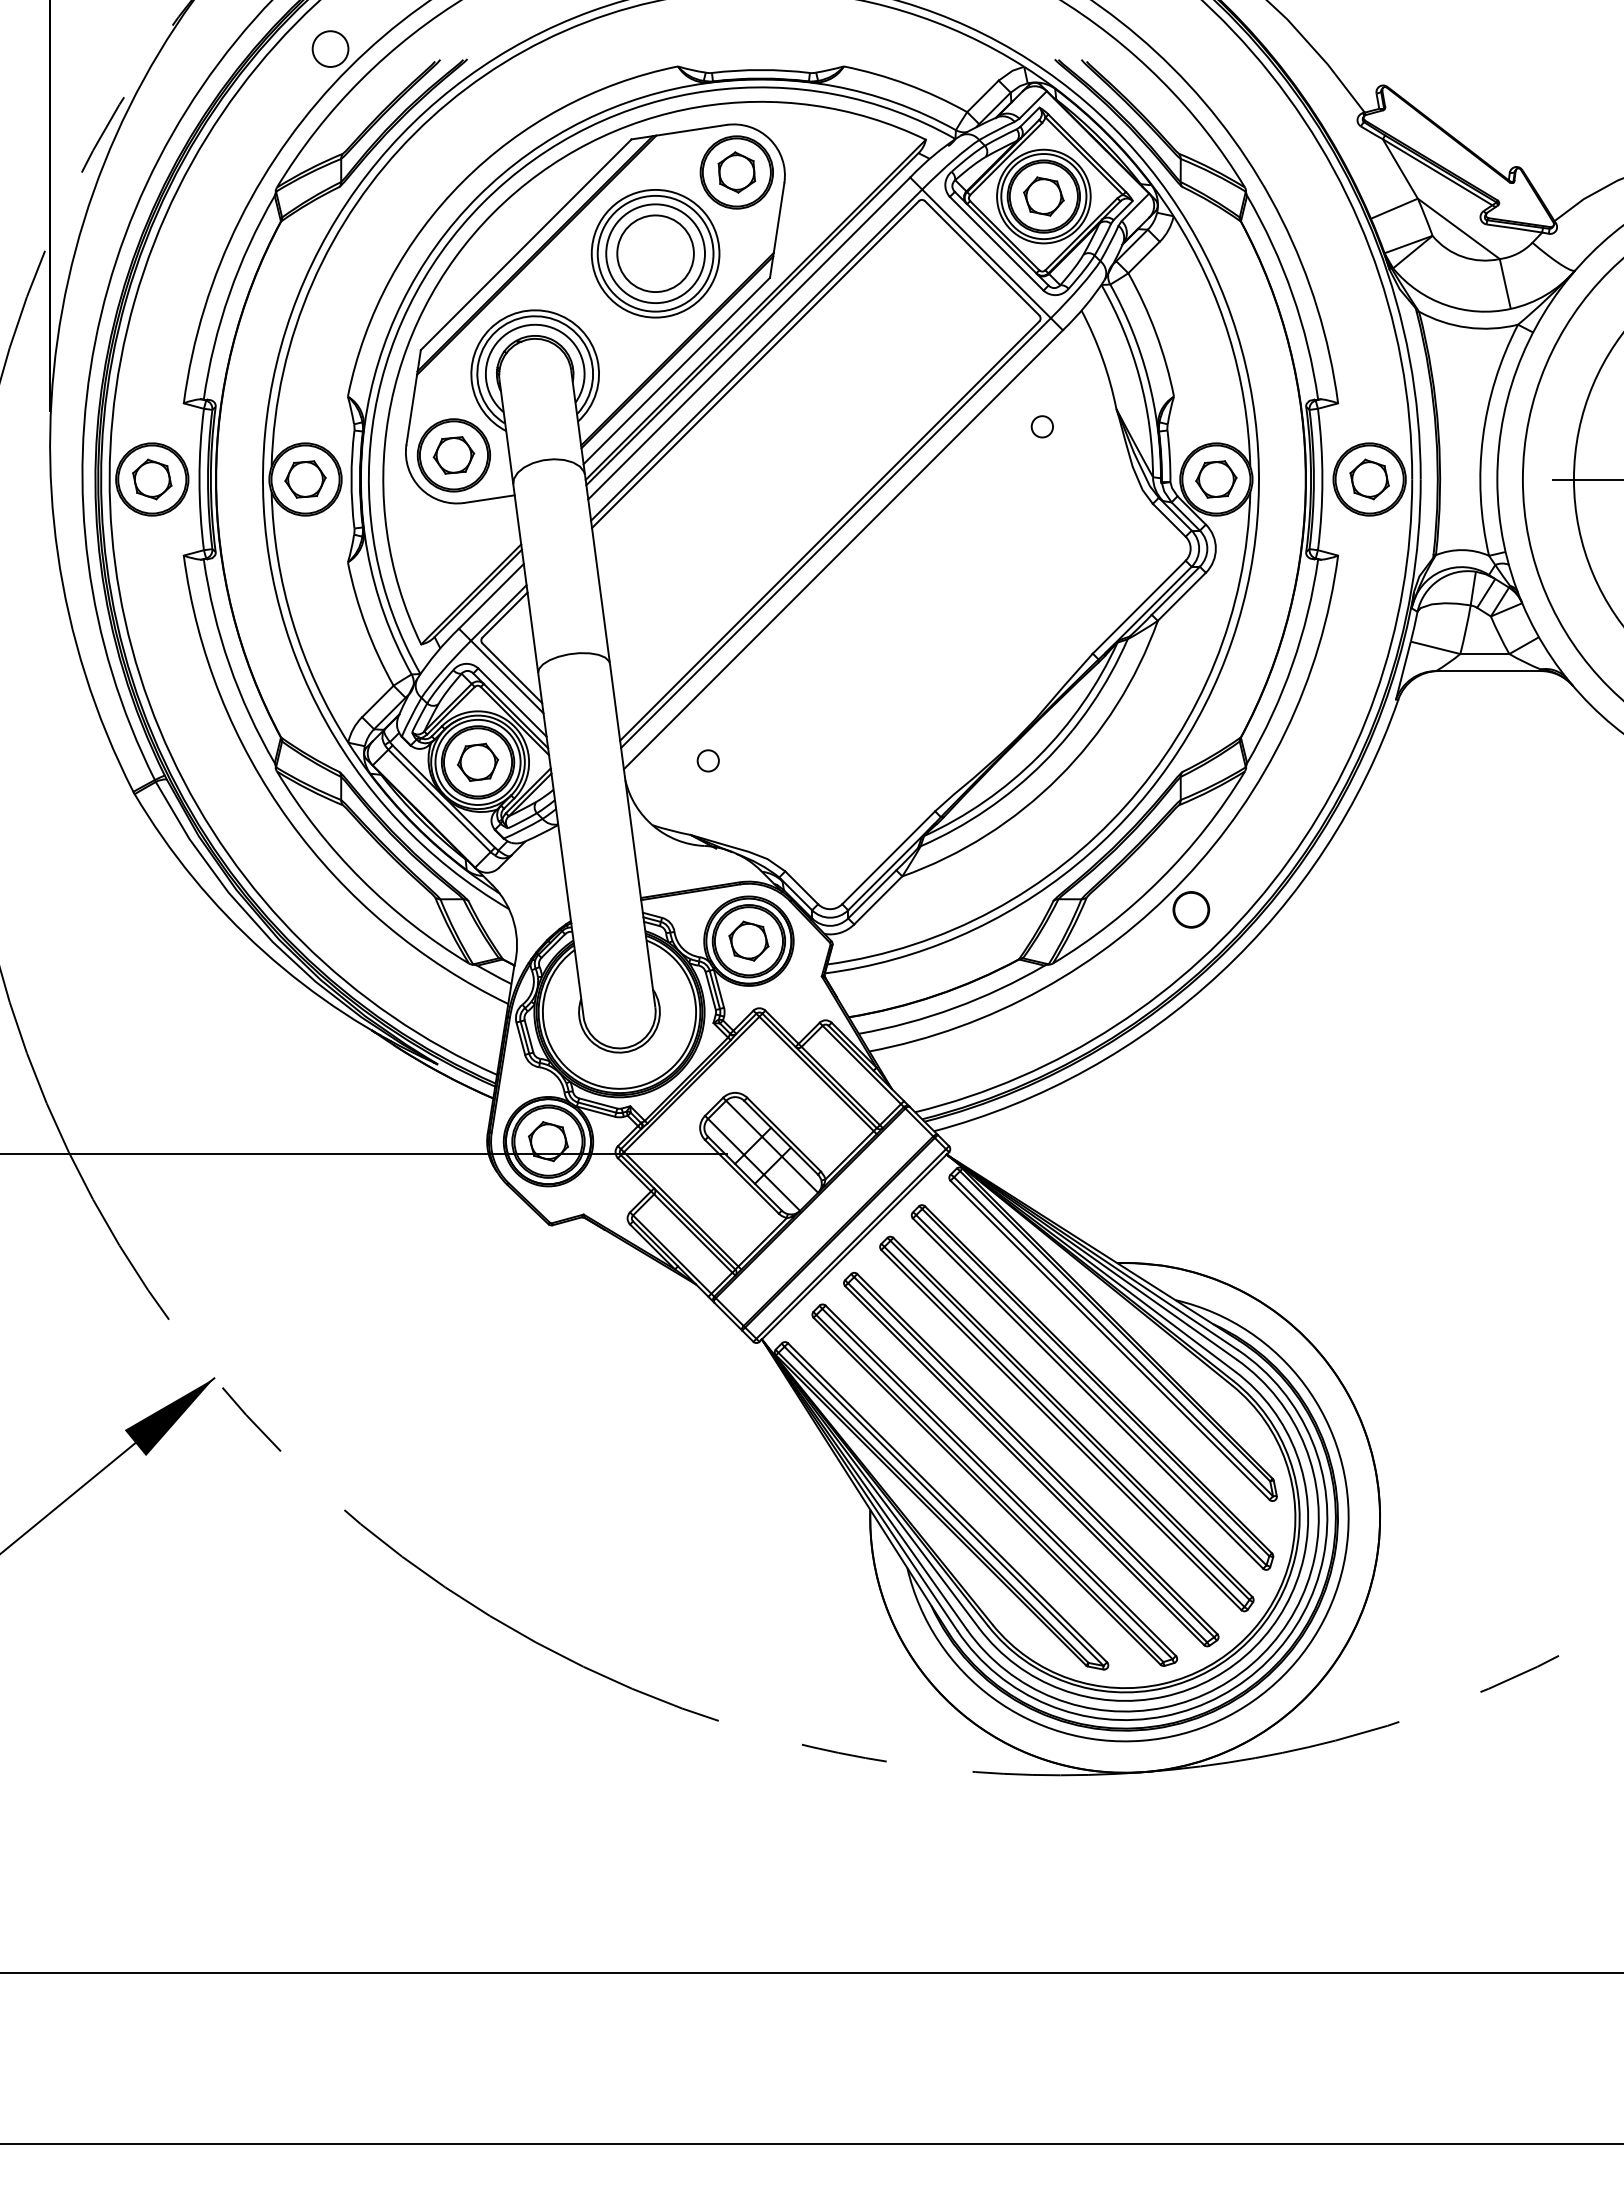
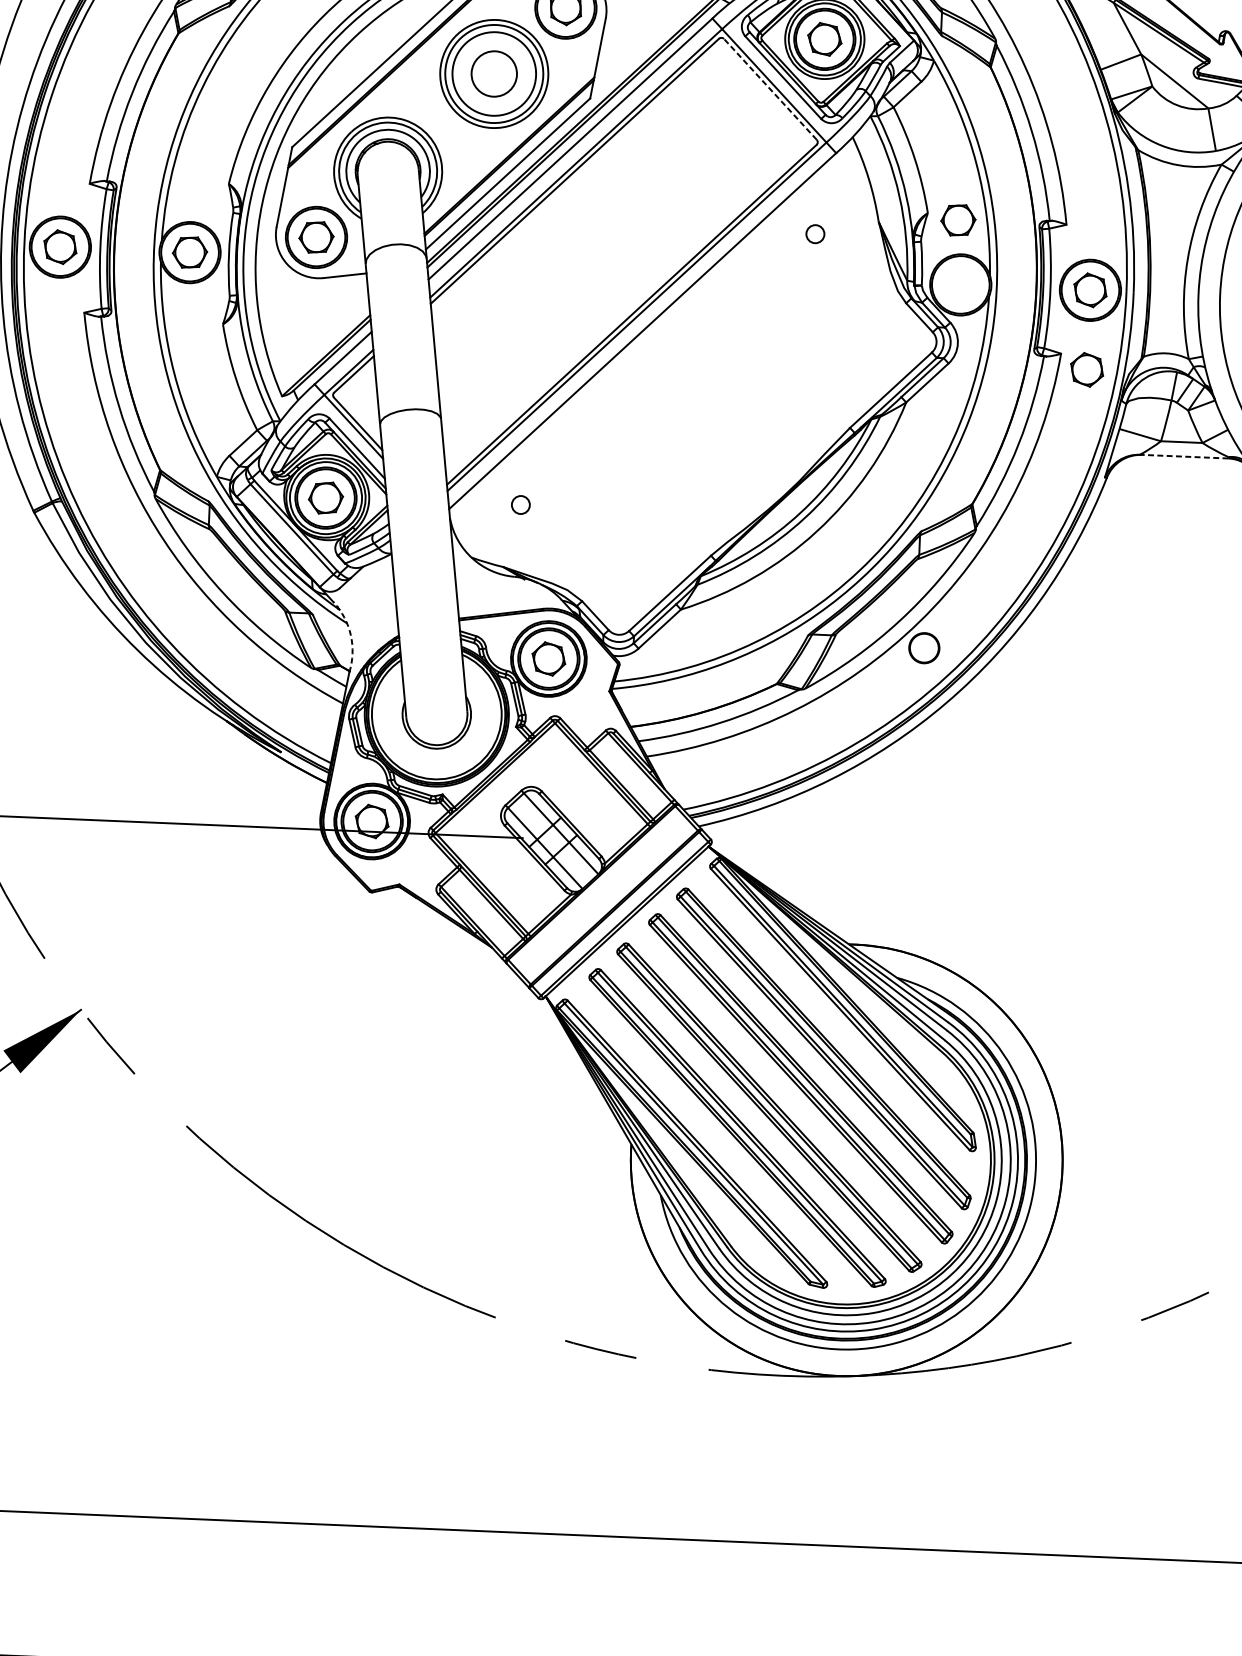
circle: (655, 253) -> (494, 73), size x0.7
line: (982, 258) -> (770, 89), solid -> dashed
part: (1216, 479) -> (958, 220), moved
part: (1369, 573) -> (1087, 369), added
line: (1487, 671) -> (1183, 456), solid -> dashed
arc: (514, 923) -> (351, 635), solid -> dashed

